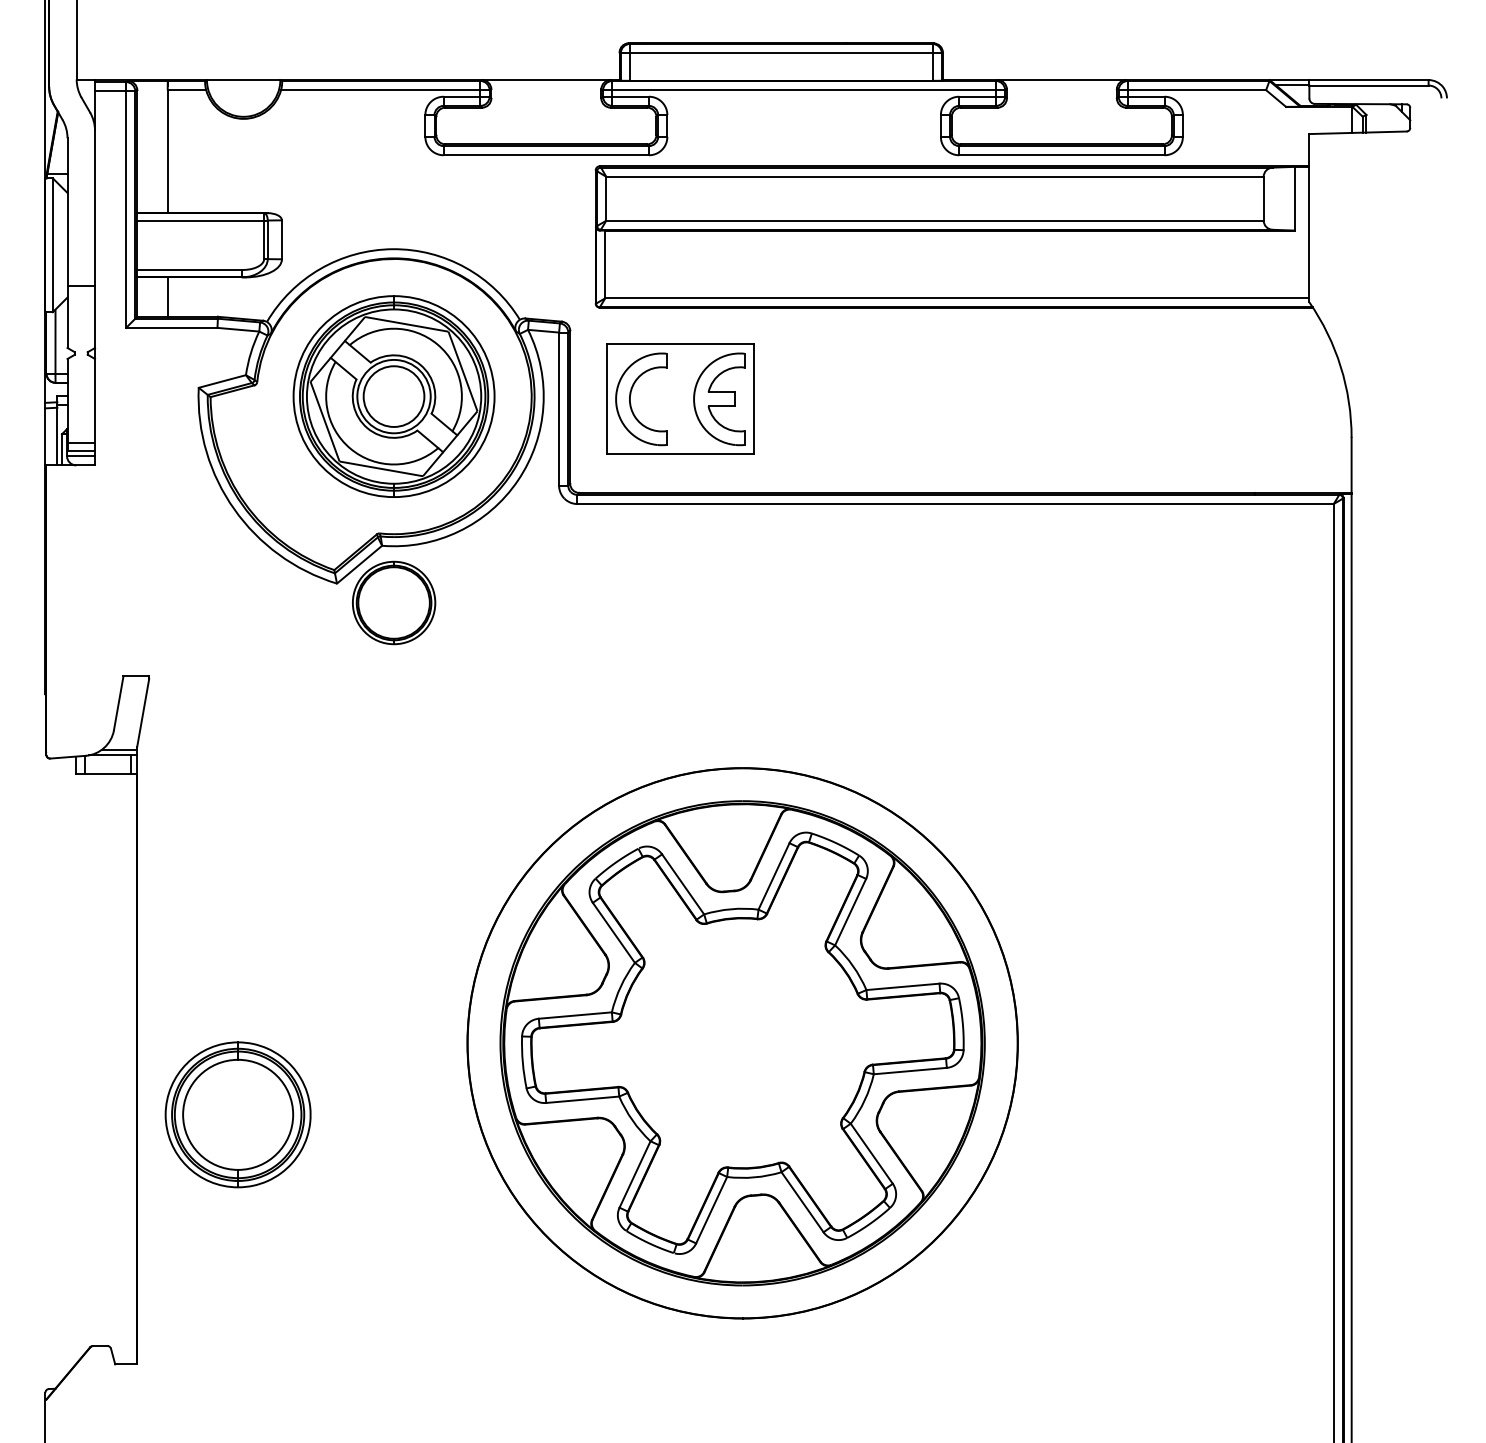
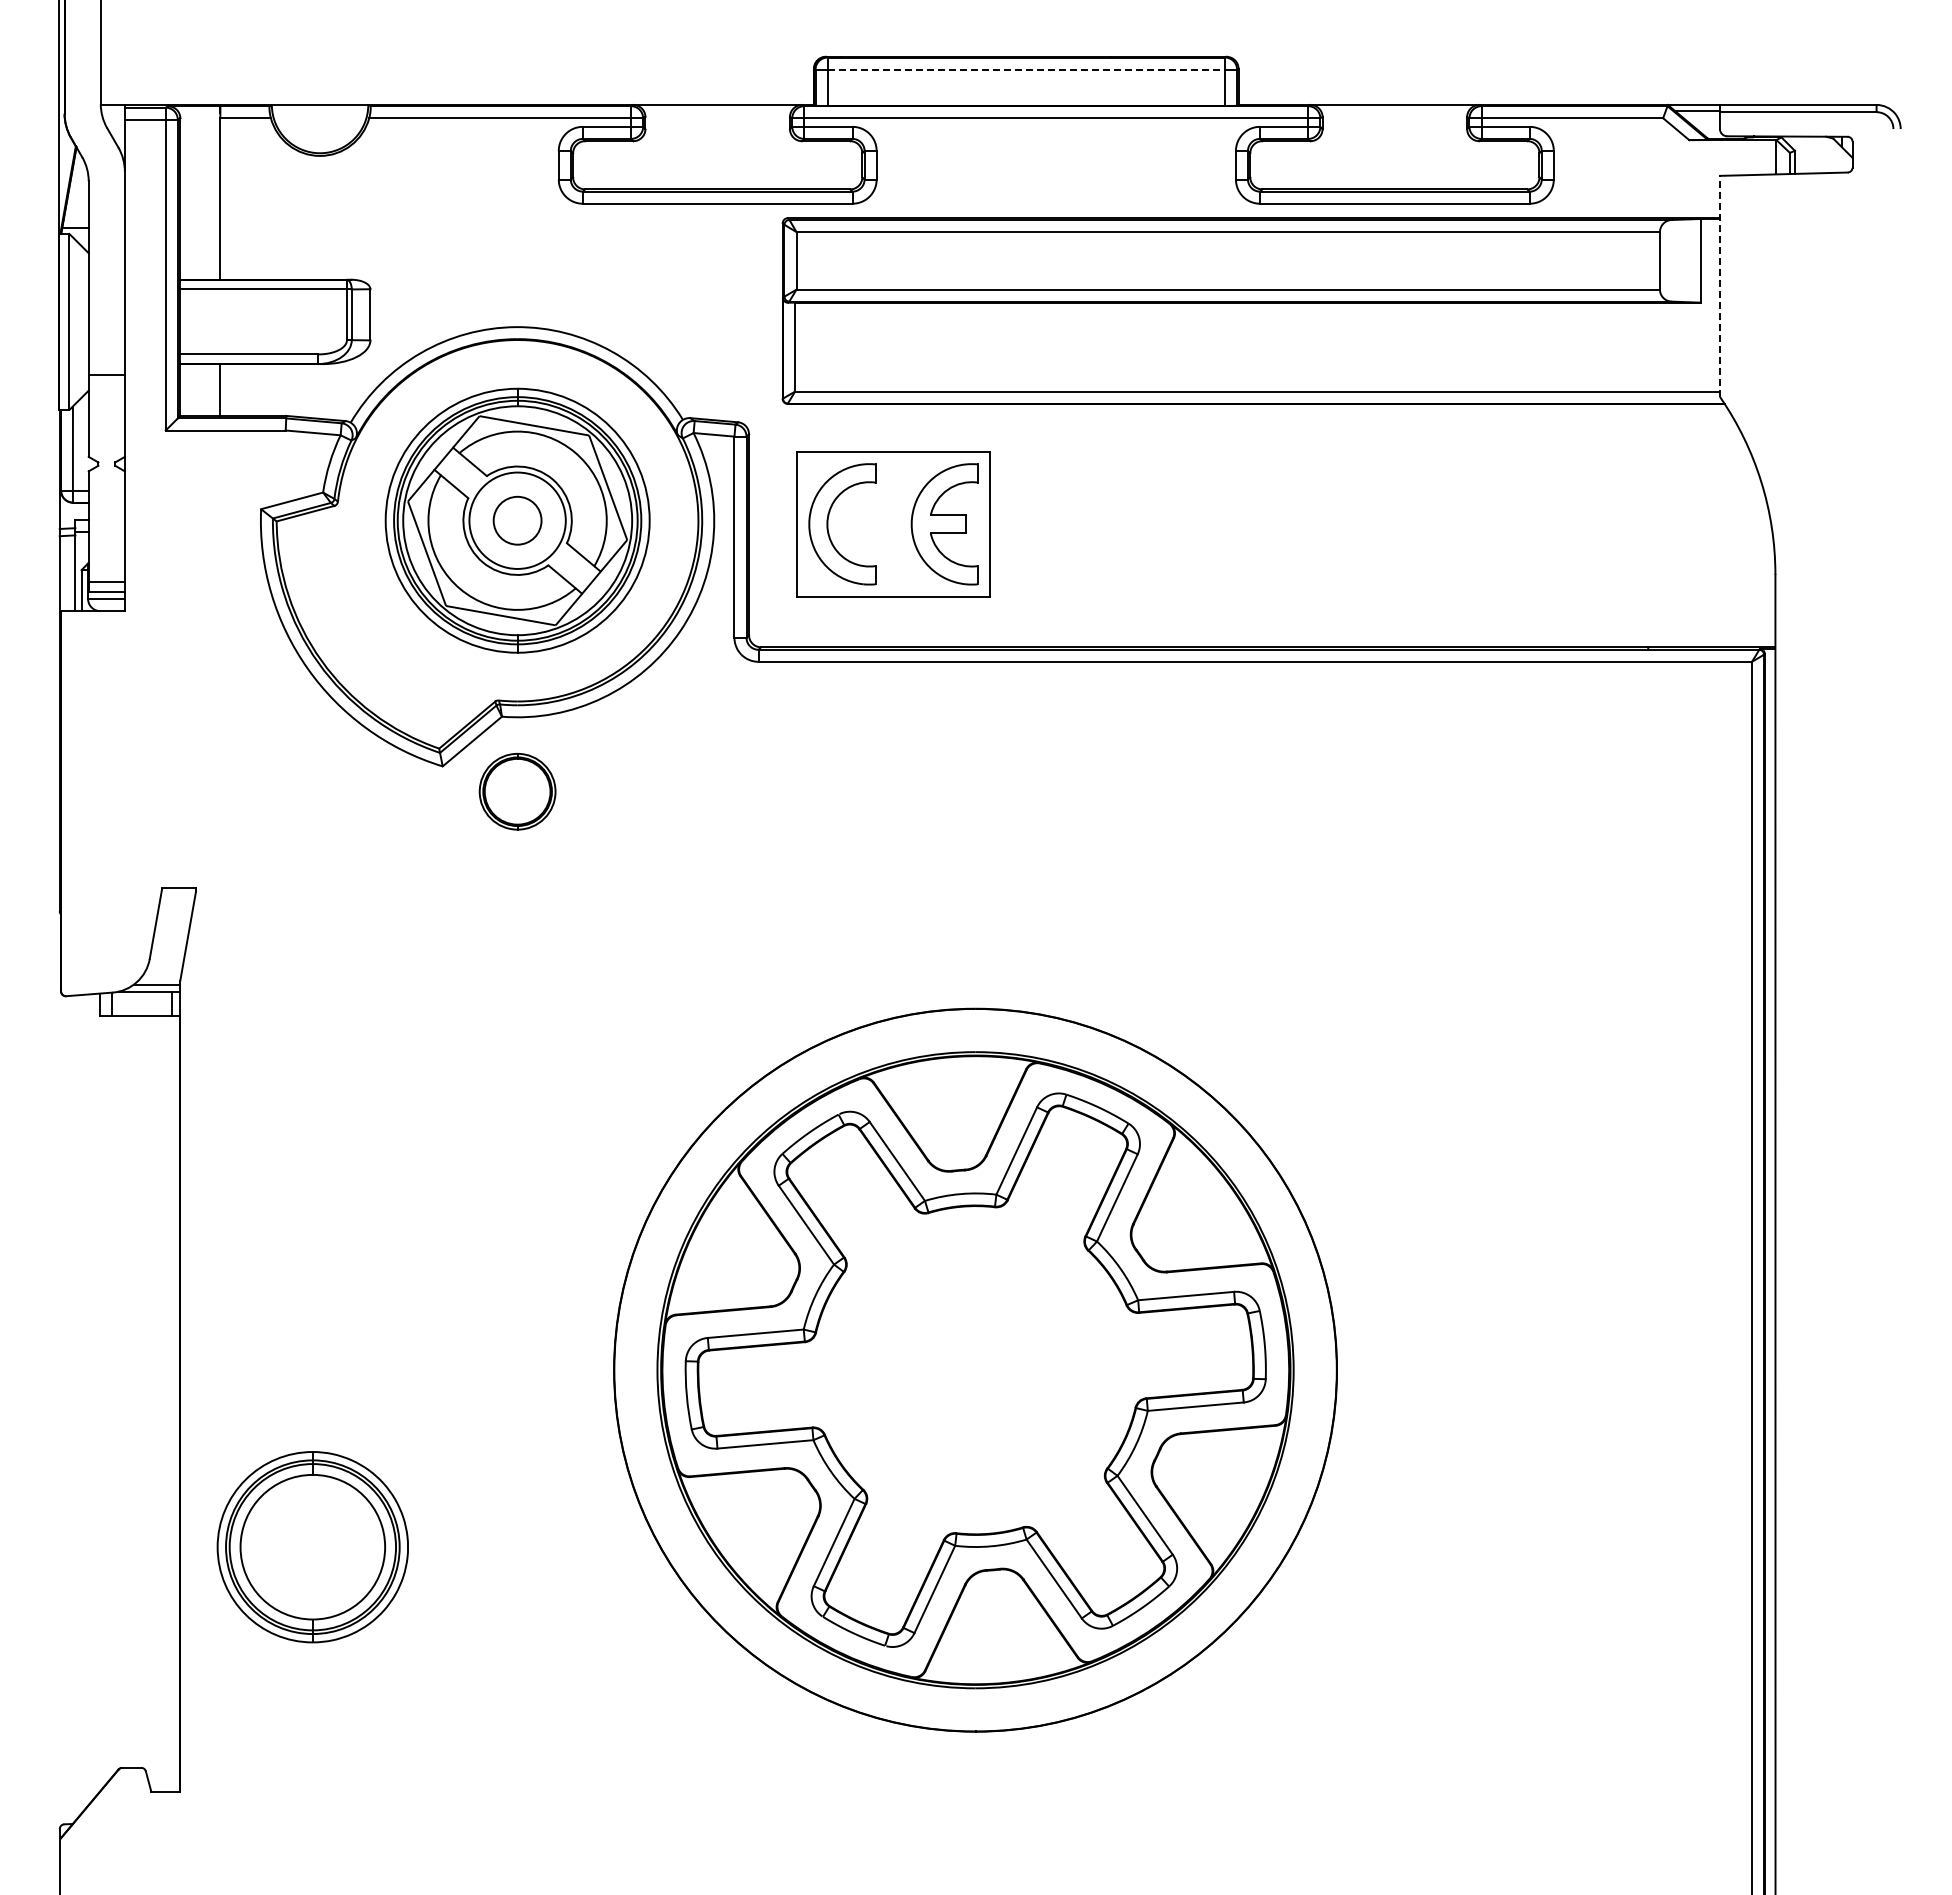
line: (781, 53) -> (1026, 69), solid -> dashed
line: (1309, 218) -> (1719, 286), solid -> dashed
circle: (393, 396) -> (517, 520), size x0.6
part: (393, 602) -> (517, 791), size x0.7
part: (237, 1115) -> (312, 1547), moved

